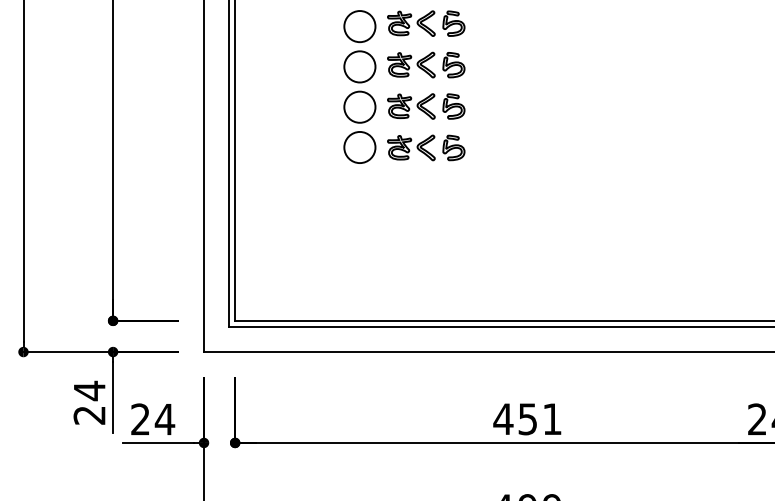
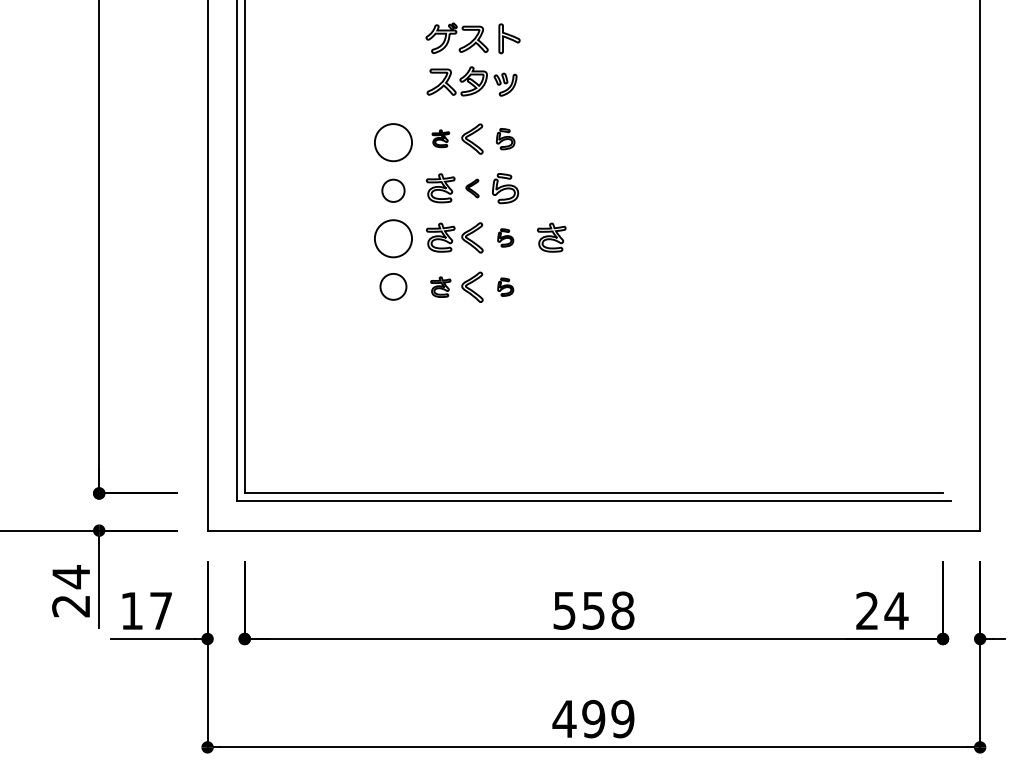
part: (399, 23) -> (440, 138), size x0.6
part: (453, 23) -> (505, 138), size x0.7
part: (426, 65) -> (472, 188), size x0.6
part: (359, 66) -> (393, 190), size x0.6
part: (453, 106) -> (505, 237), size x0.6
part: (492, 106) -> (551, 237), added
part: (359, 147) -> (393, 286), size x0.7
part: (453, 147) -> (505, 286), size x0.6
part: (399, 148) -> (440, 287), size x0.7
text: (152, 419) -> (146, 610), 24 -> 17
text: (527, 419) -> (593, 610), 451 -> 558

